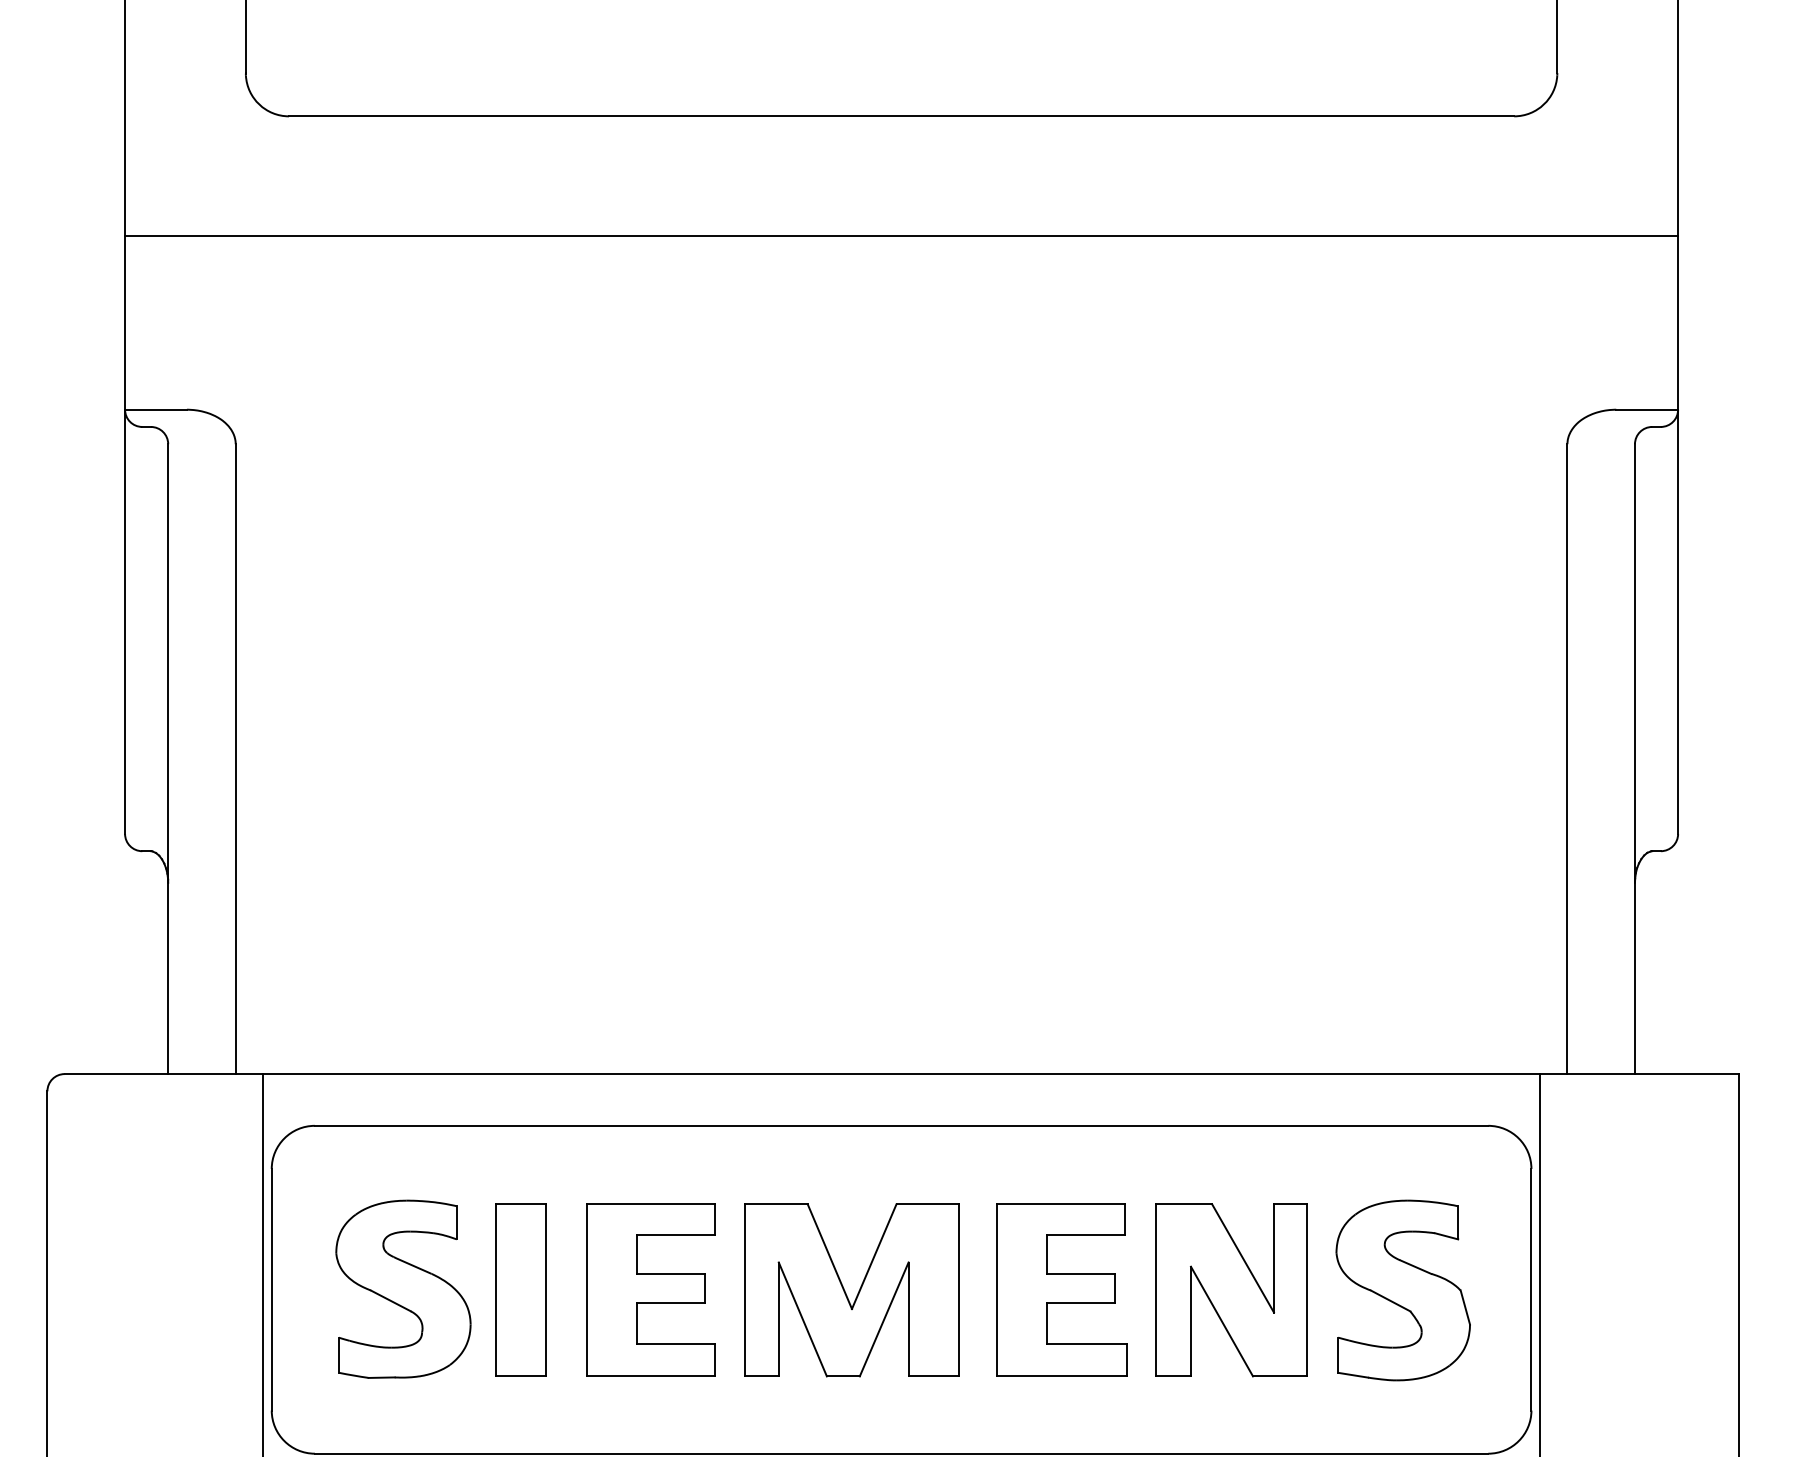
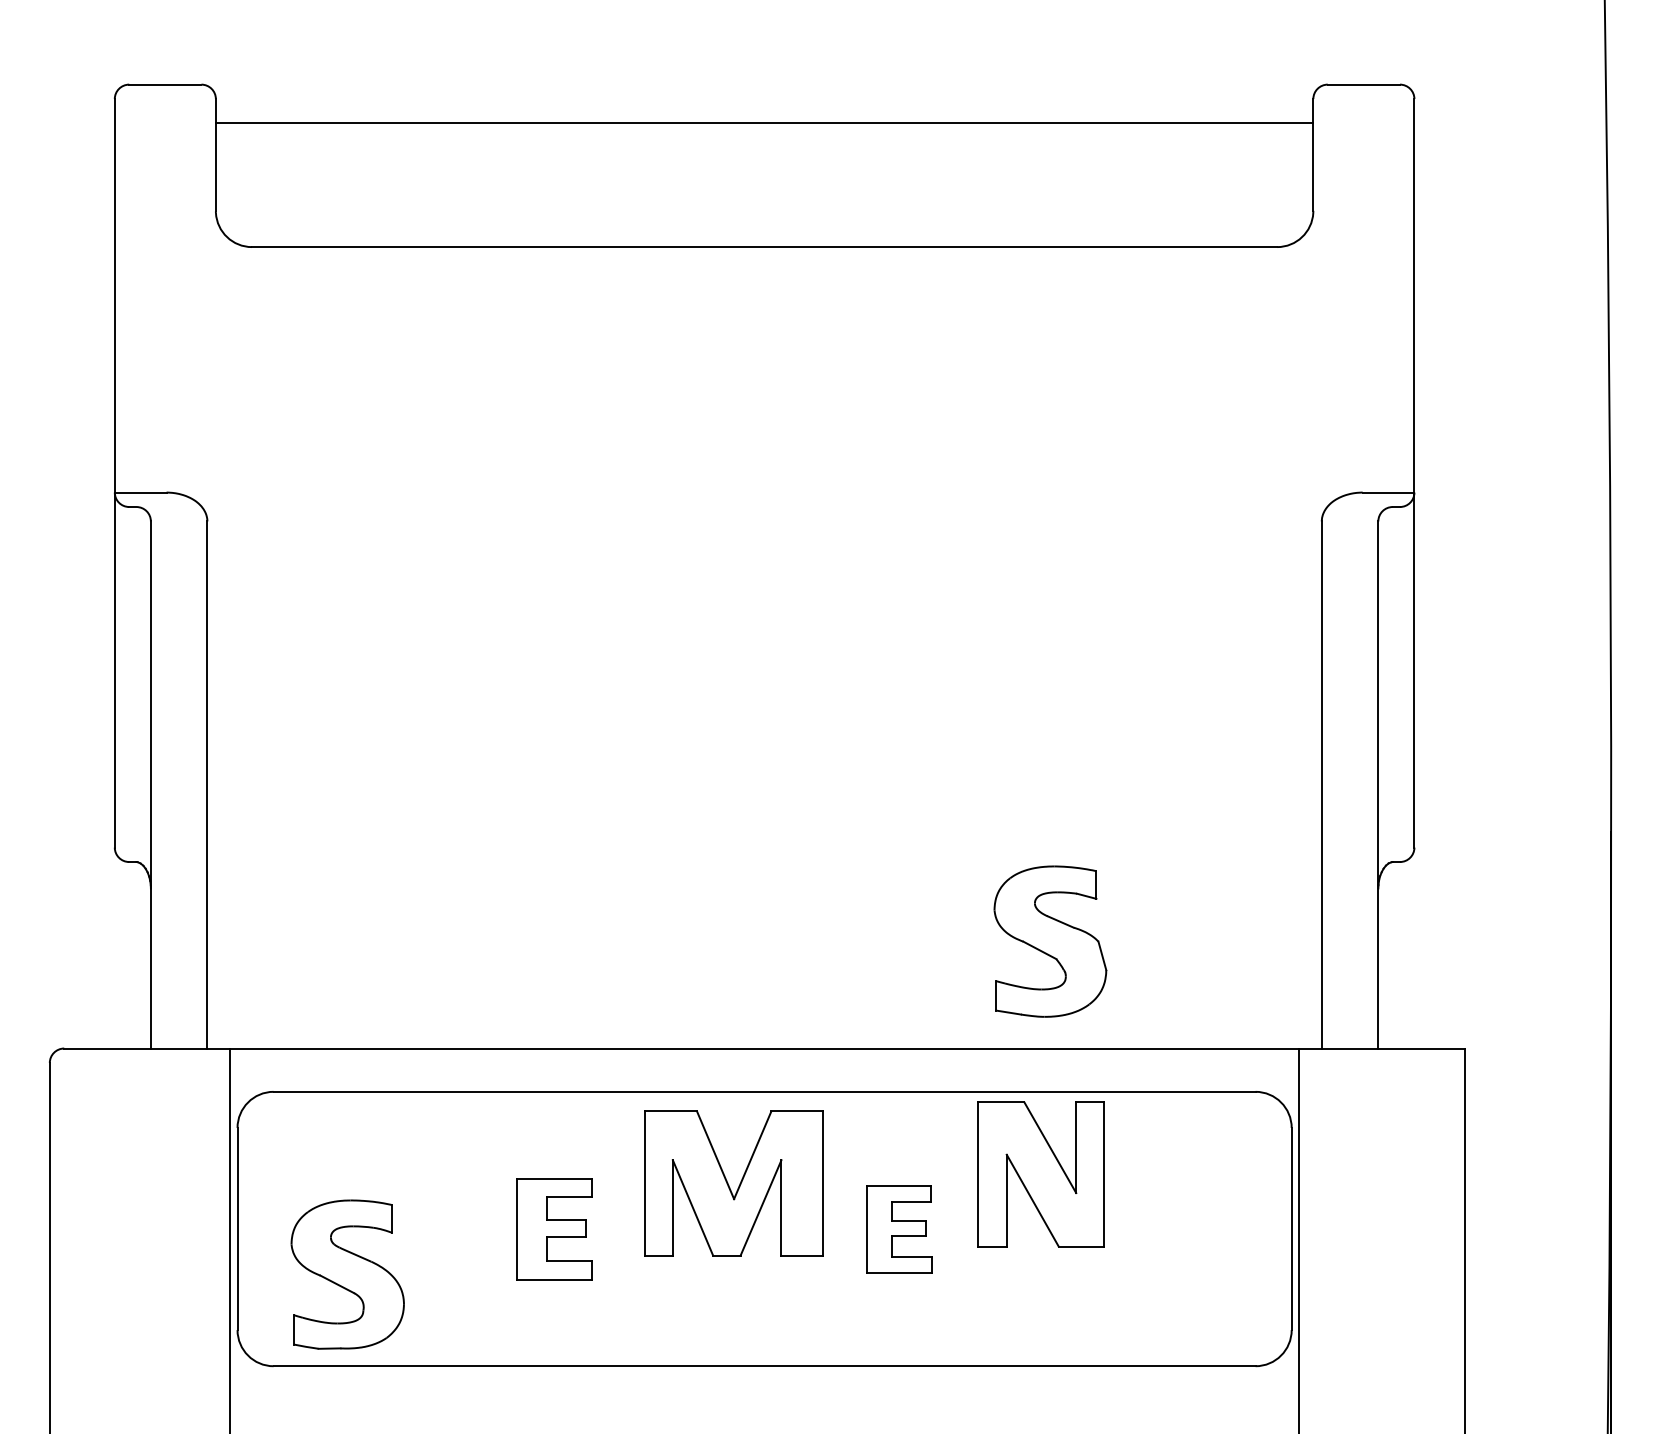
line: (901, 236) -> (764, 347), removed
part: (403, 1289) -> (347, 1274), moved
part: (520, 1290) -> (445, 1229), removed
part: (650, 1290) -> (554, 1229), size x0.7
part: (851, 1290) -> (733, 1183), moved
part: (1062, 1290) -> (899, 1229), size x0.6
part: (1231, 1290) -> (1040, 1174), moved
part: (1403, 1290) -> (1050, 941), moved

